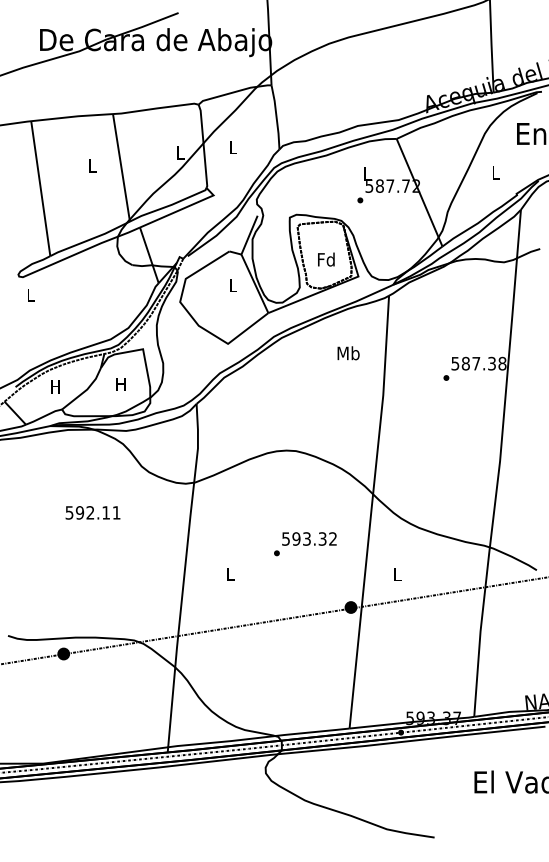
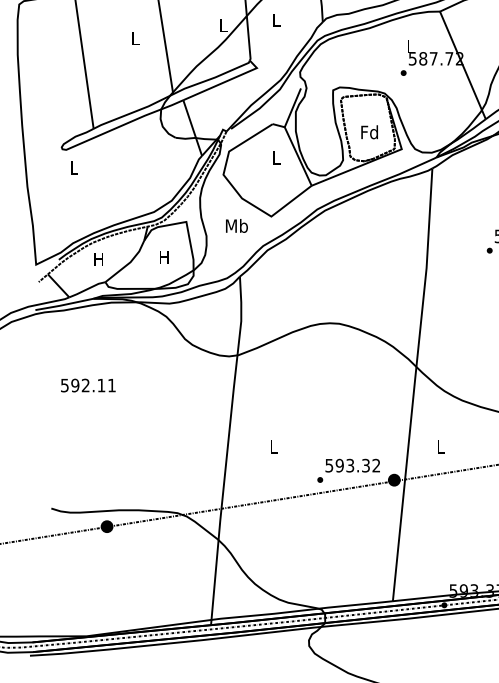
text: (348, 353) -> (236, 226), moved
text: (92, 512) -> (87, 385), moved
text: (305, 544) -> (348, 471), moved

